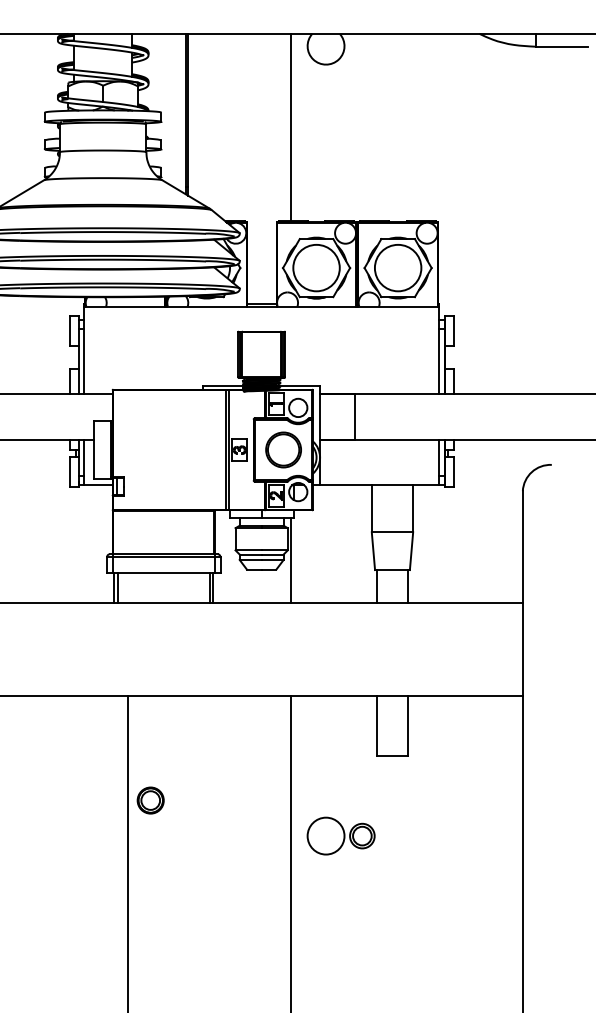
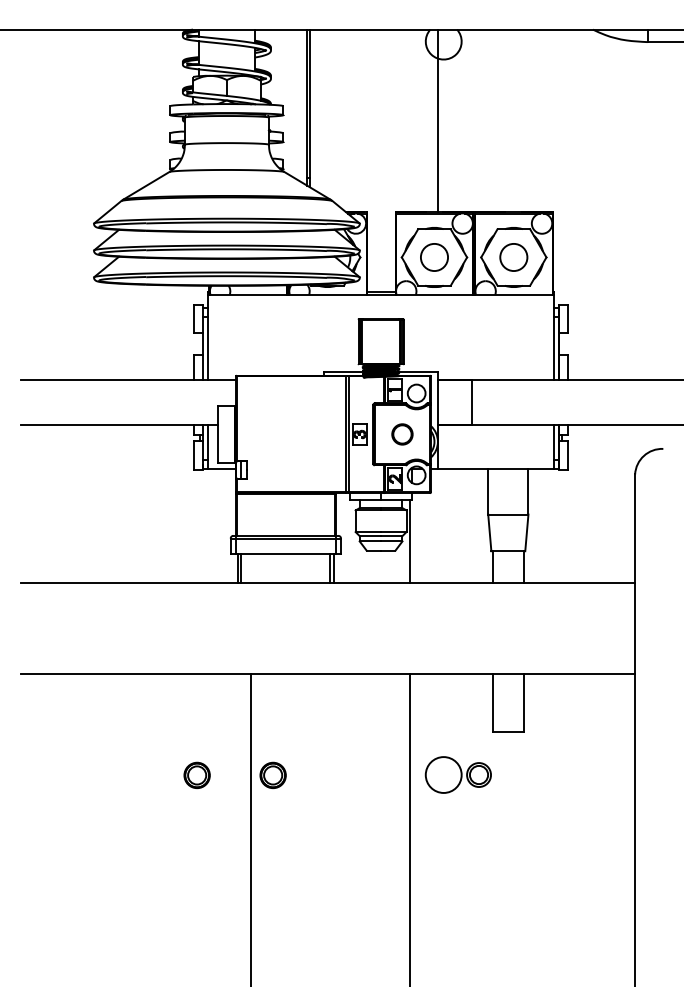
line: (290, 127) -> (437, 120), moved
circle: (316, 268) -> (434, 257), size x0.6
circle: (397, 268) -> (513, 257), size x0.6
circle: (283, 450) -> (402, 434), size x0.6
part: (71, 799) -> (196, 774), added
part: (340, 835) -> (457, 774), moved

